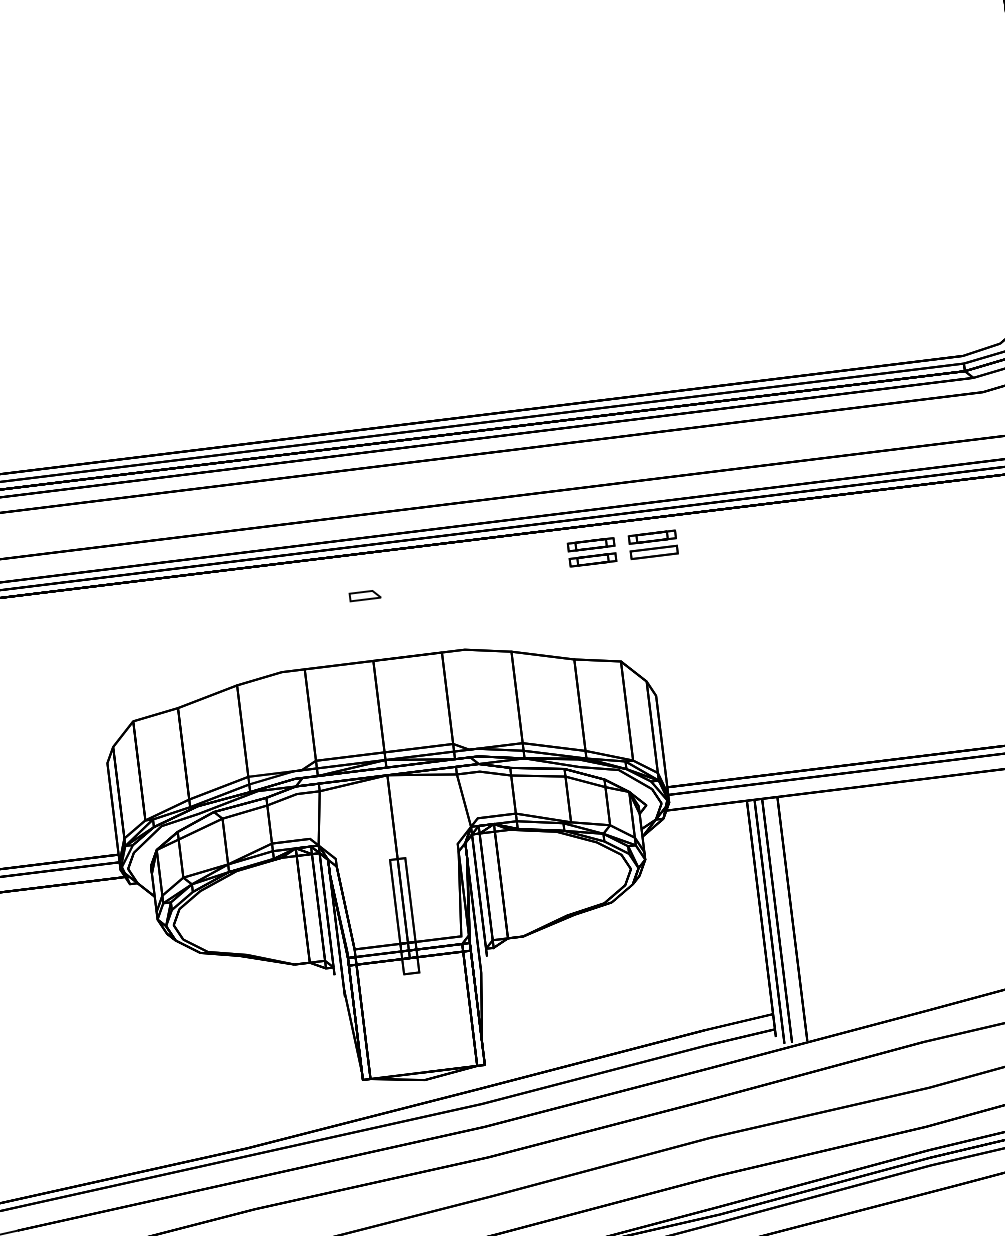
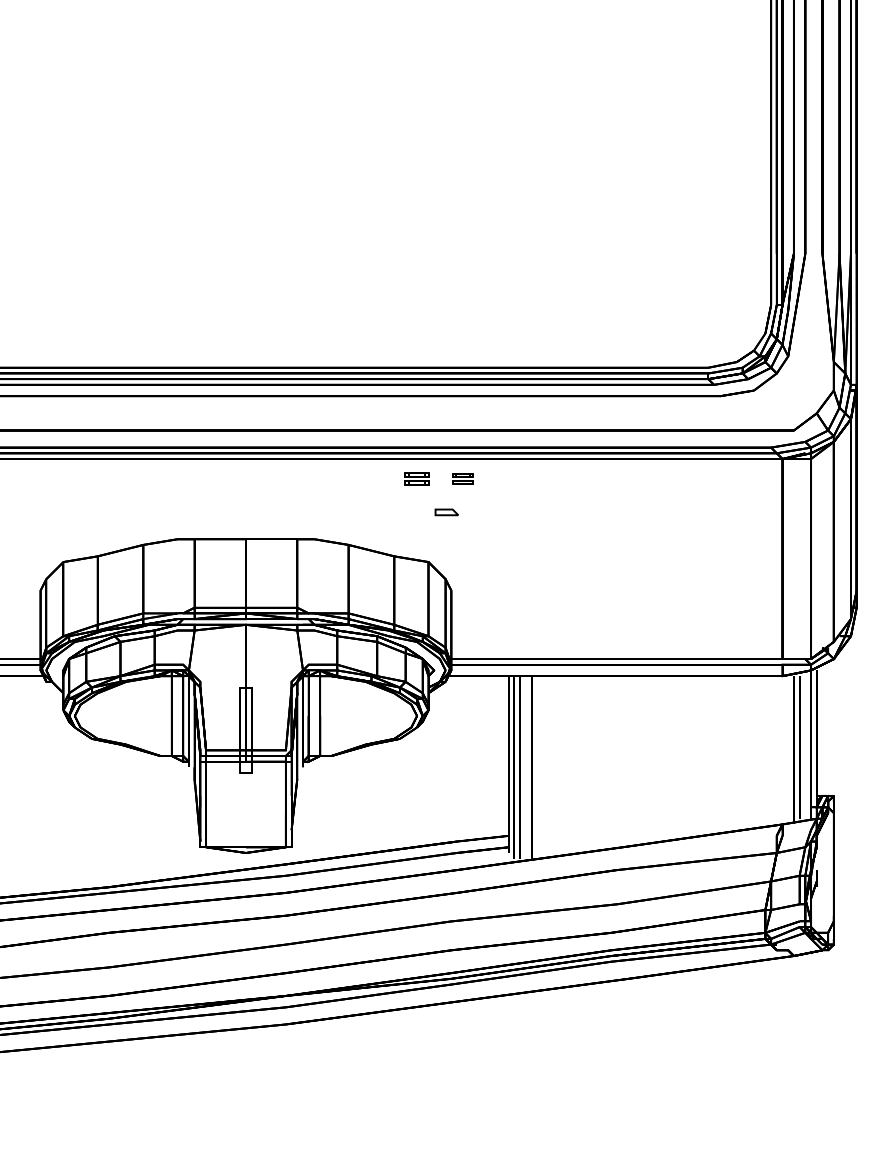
part: (652, 544) -> (462, 478), size x0.6
part: (591, 551) -> (416, 478), size x0.7
part: (364, 595) -> (446, 512), moved

